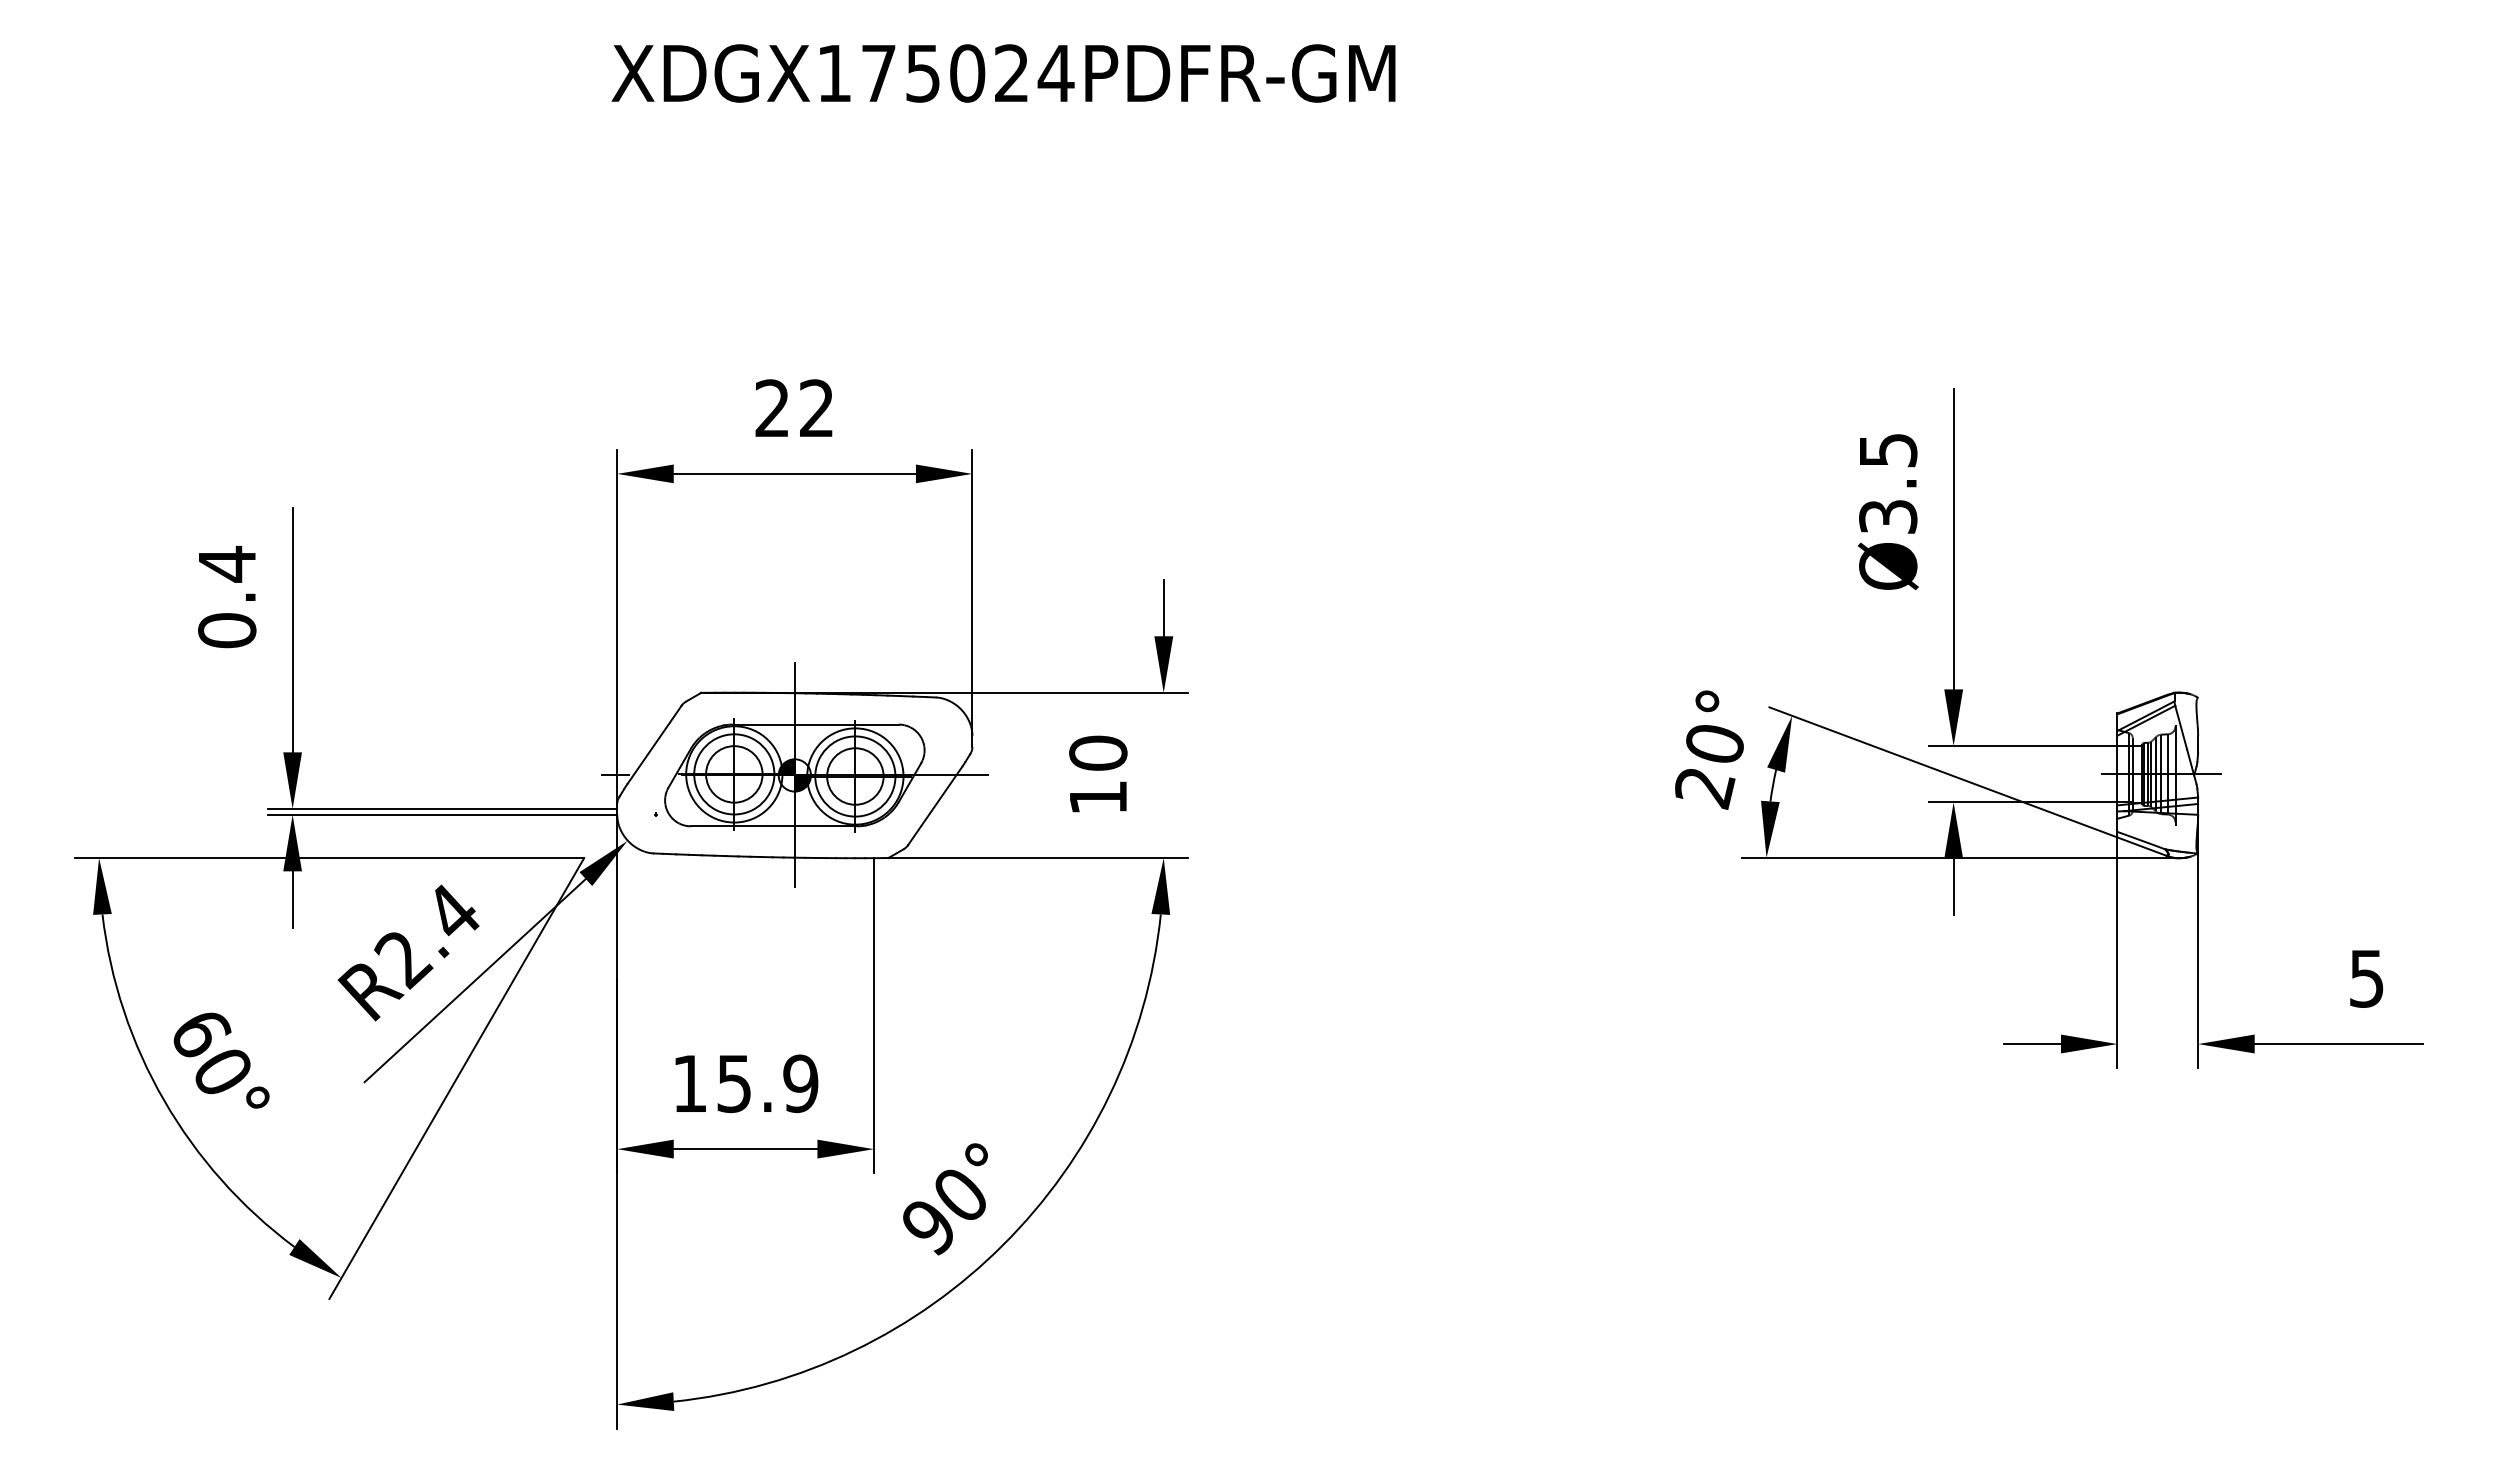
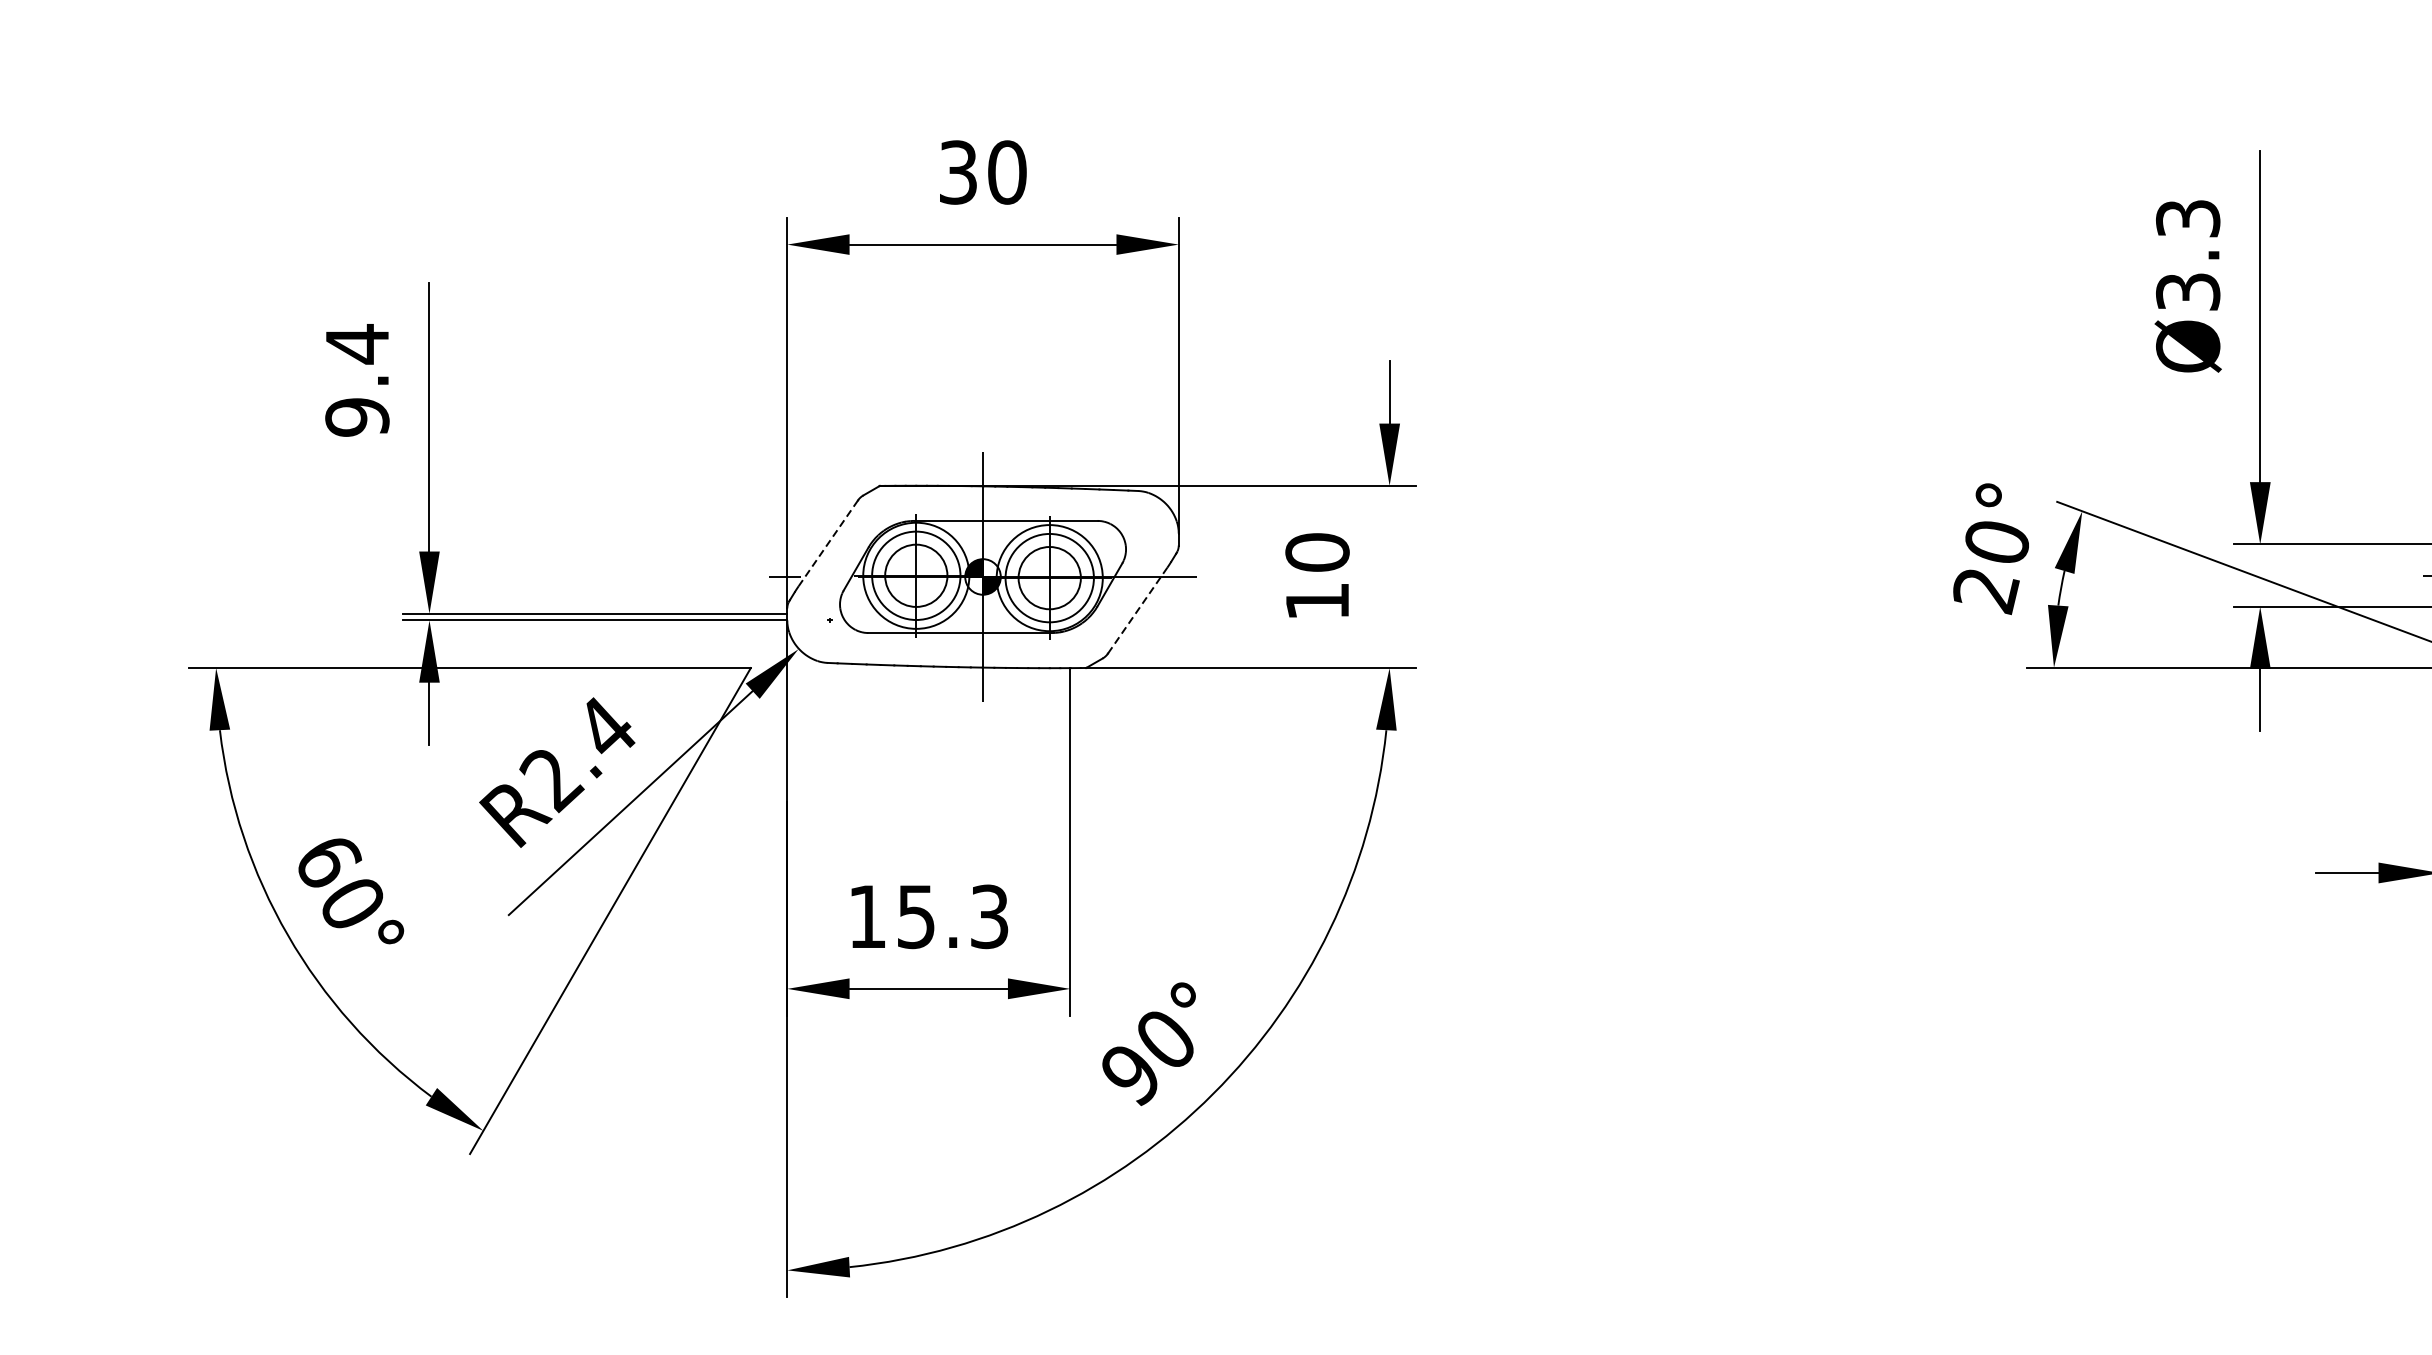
text: (794, 408) -> (982, 172), 22 -> 30
text: (1887, 449) -> (2187, 217), Ø3.5 -> Ø3.3
text: (227, 630) -> (357, 417), 0.4 -> 9.4
line: (654, 745) -> (828, 543), solid -> dashed
line: (935, 805) -> (1138, 610), solid -> dashed
text: (800, 1083) -> (989, 916), 15.9 -> 15.3

